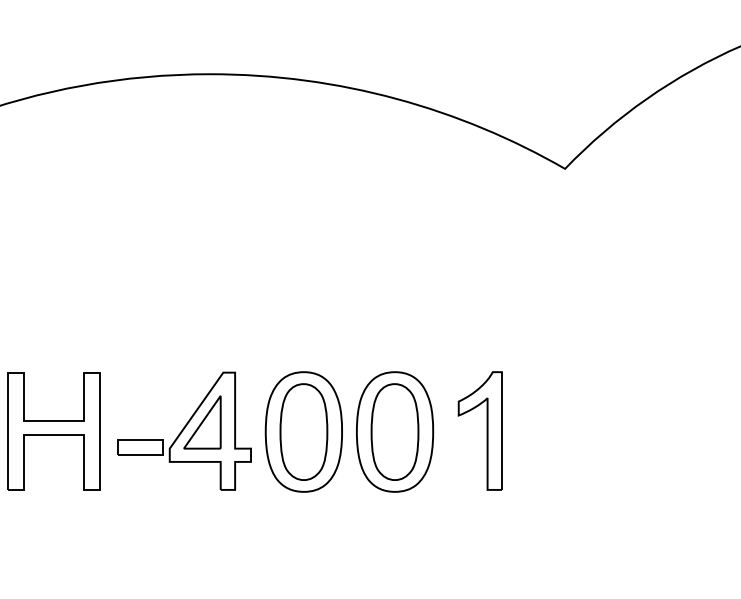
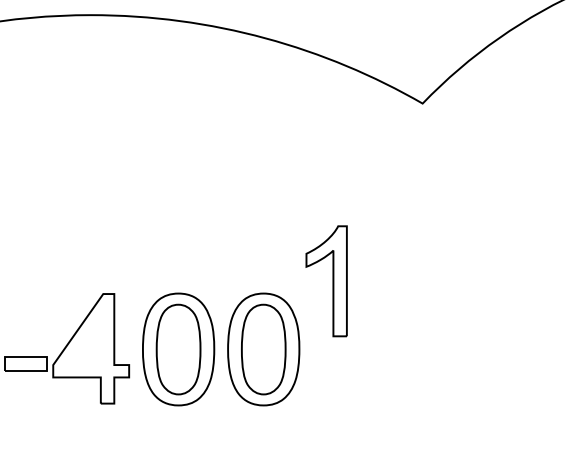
part: (202, 422) -> (83, 340), removed
part: (486, 430) -> (332, 280), moved

